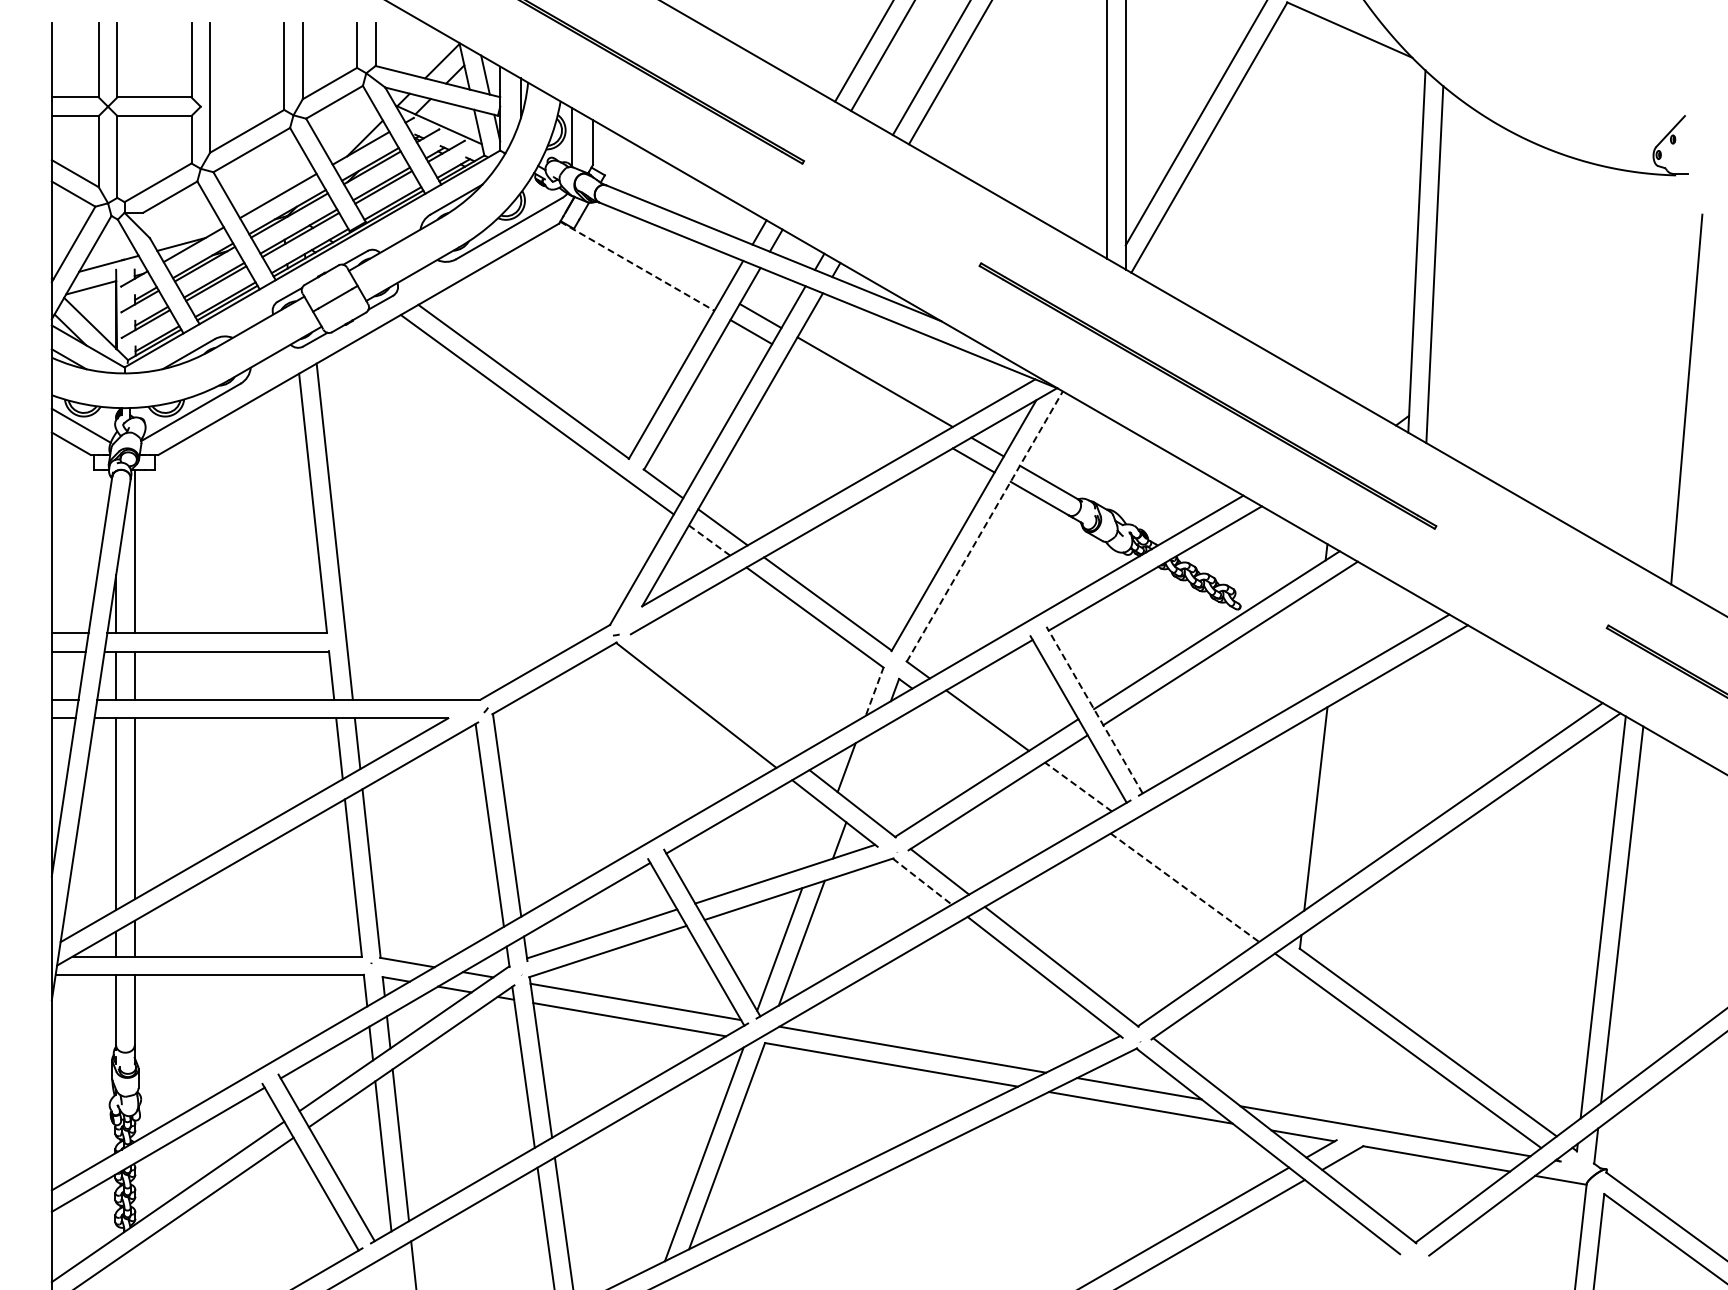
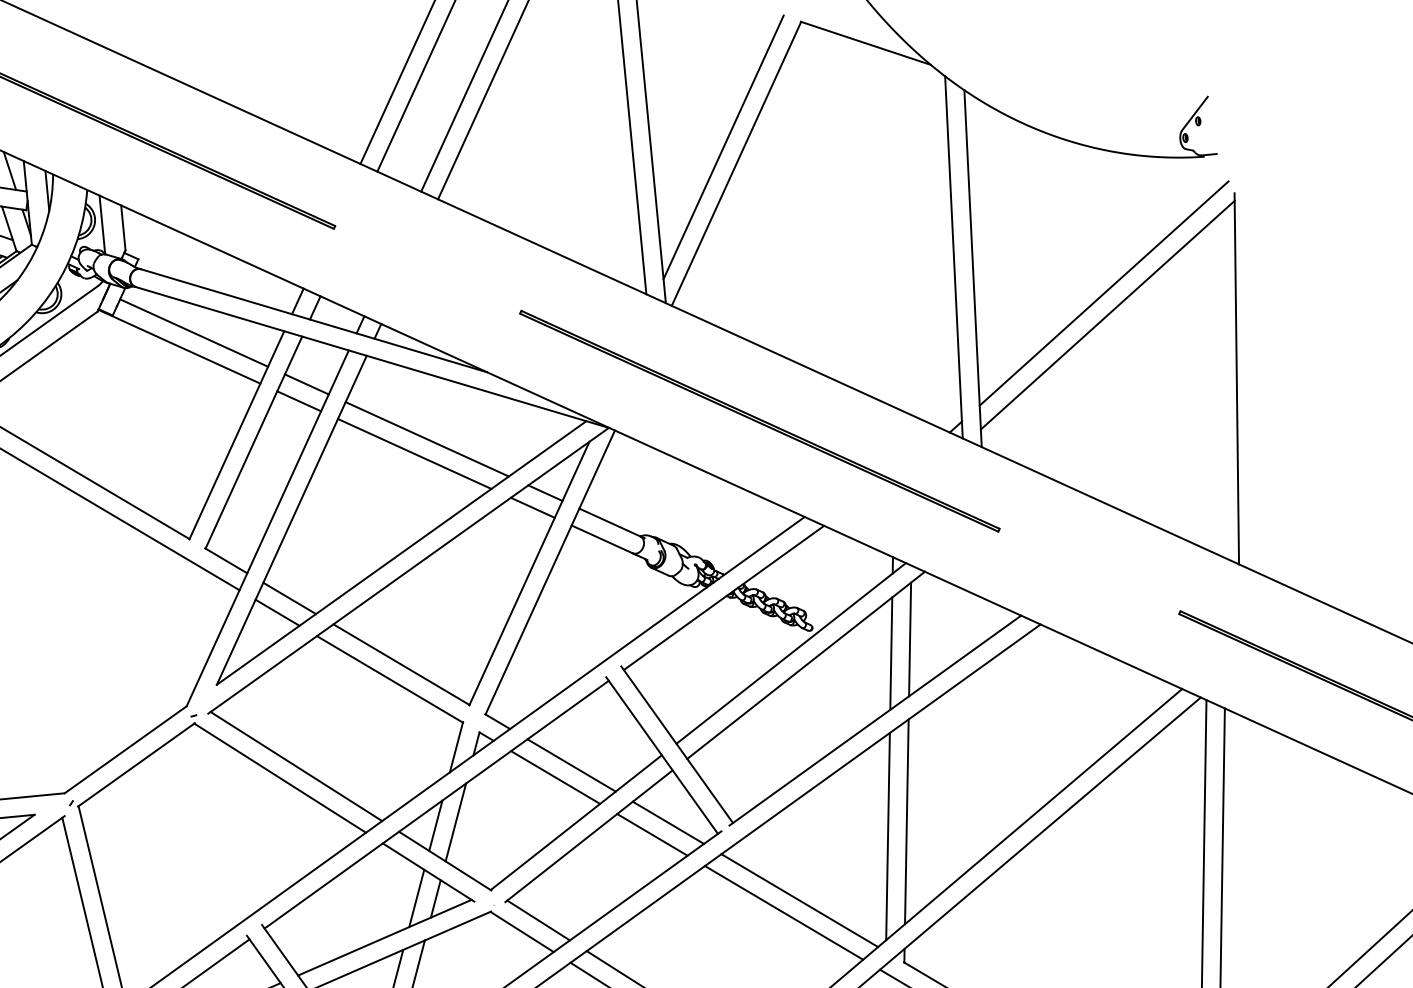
line: (652, 253) -> (193, 332), added
line: (637, 266) -> (179, 346), dashed -> solid
line: (1562, 301) -> (1103, 293), added
line: (1564, 323) -> (1107, 314), added
line: (861, 395) -> (414, 453), added
line: (985, 526) -> (550, 572), dashed -> solid
line: (709, 540) -> (277, 612), dashed -> solid
line: (1336, 627) -> (909, 639), added
line: (1316, 639) -> (891, 653), added
line: (874, 691) -> (456, 747), dashed -> solid
line: (713, 694) -> (296, 765), added
line: (1094, 709) -> (676, 744), dashed -> solid
line: (970, 730) -> (555, 776), added
line: (866, 766) -> (455, 822), added
line: (1078, 786) -> (668, 822), dashed -> solid
line: (1061, 797) -> (652, 834), added
line: (1295, 821) -> (887, 836), added
line: (820, 837) -> (416, 897), added
line: (1201, 876) -> (799, 900), added
line: (922, 881) -> (522, 931), dashed -> solid
line: (1184, 887) -> (783, 912), dashed -> solid

